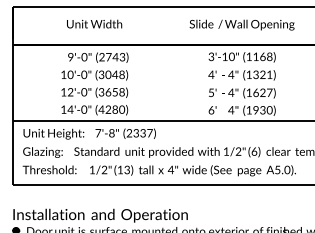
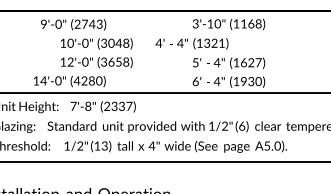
text: (241, 75) -> (191, 44), moved
text: (94, 83) -> (96, 52), moved

